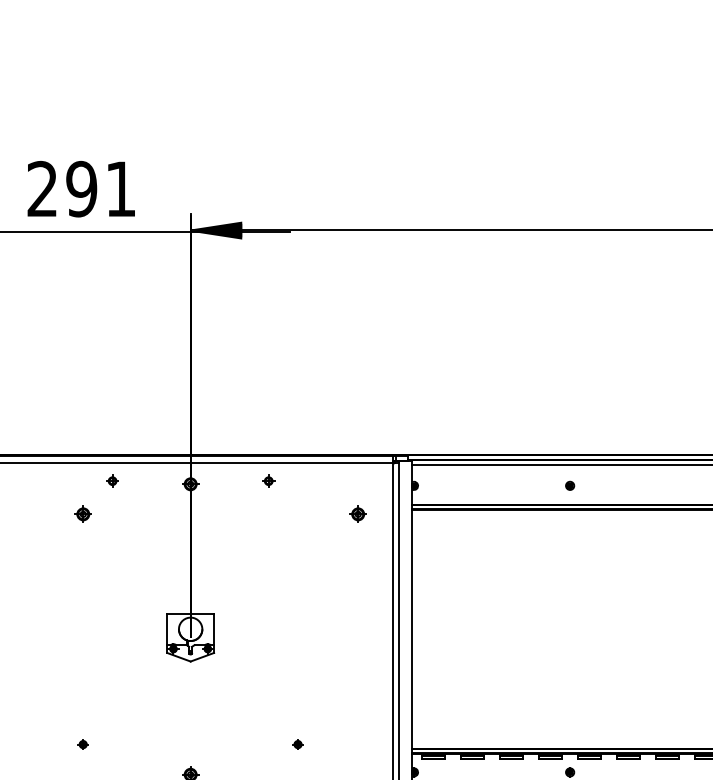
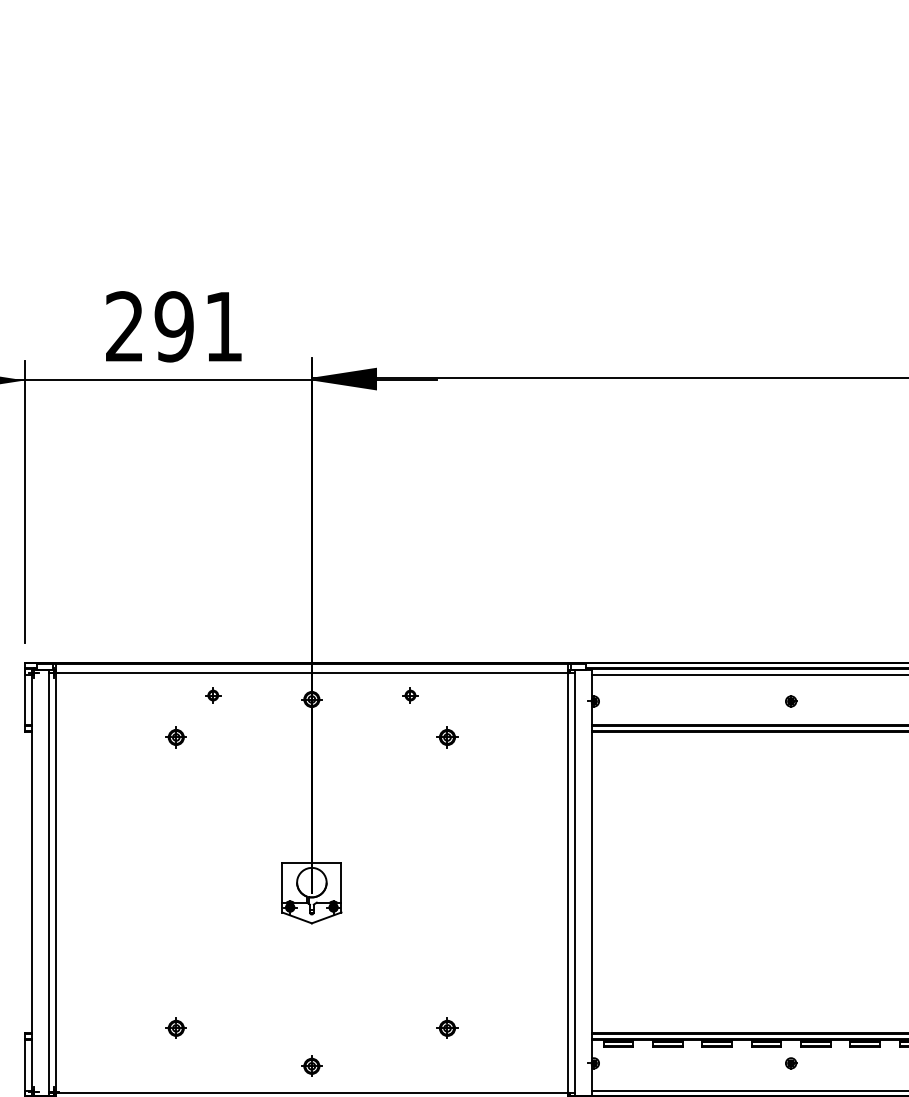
part: (358, 514) -> (447, 737), moved
part: (82, 744) -> (175, 1027), size x1.67
part: (298, 744) -> (447, 1027), size x1.67

